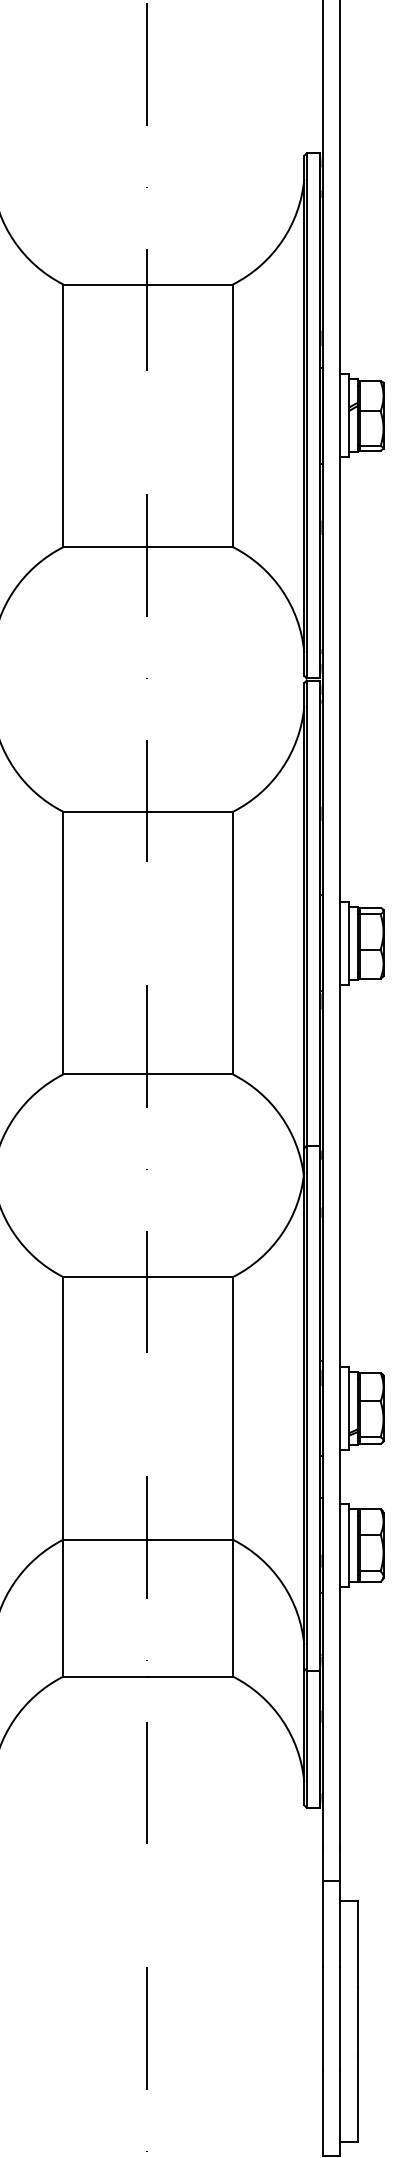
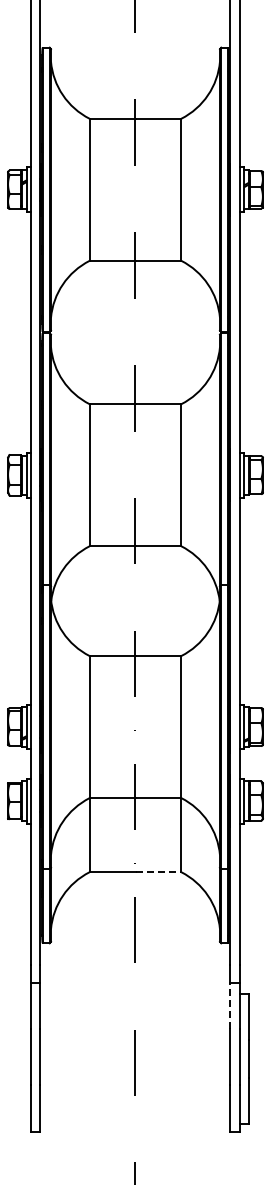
line: (190, 1677) -> (158, 872), solid -> dashed
line: (323, 1922) -> (230, 1005), solid -> dashed

